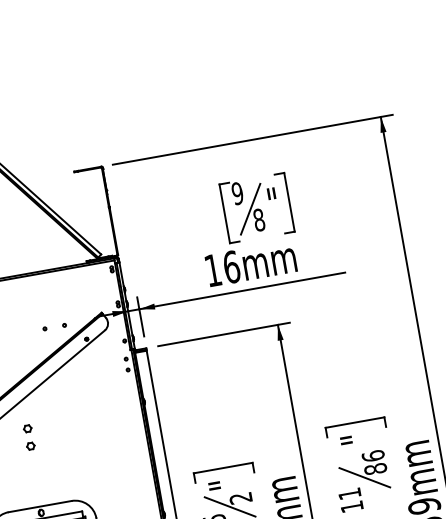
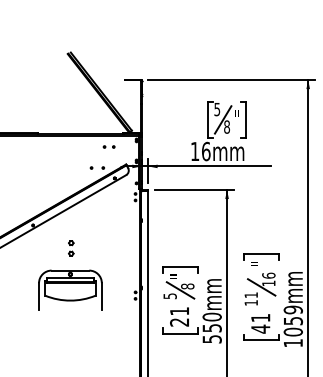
text: (237, 191) -> (217, 108), 9 -> 5
part: (66, 287) -> (108, 146), added
part: (29, 437) -> (71, 248), moved
text: (375, 469) -> (268, 283), 86 -> 16
text: (240, 498) -> (187, 286), 2 -> 8

